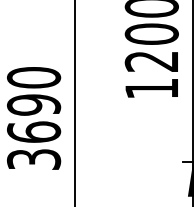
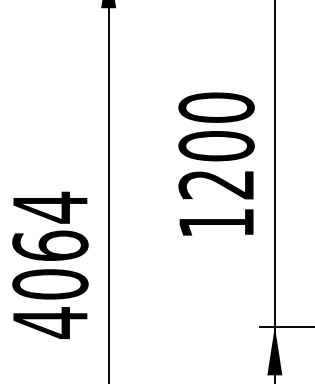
text: (34, 118) -> (50, 265), 3690 -> 4064

